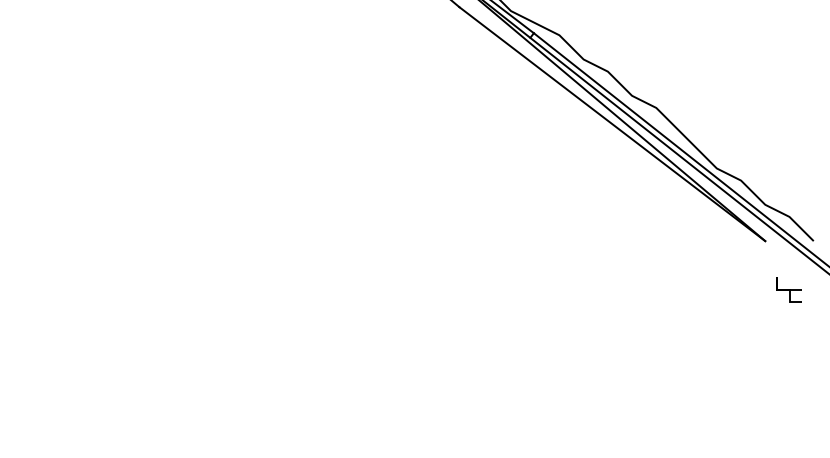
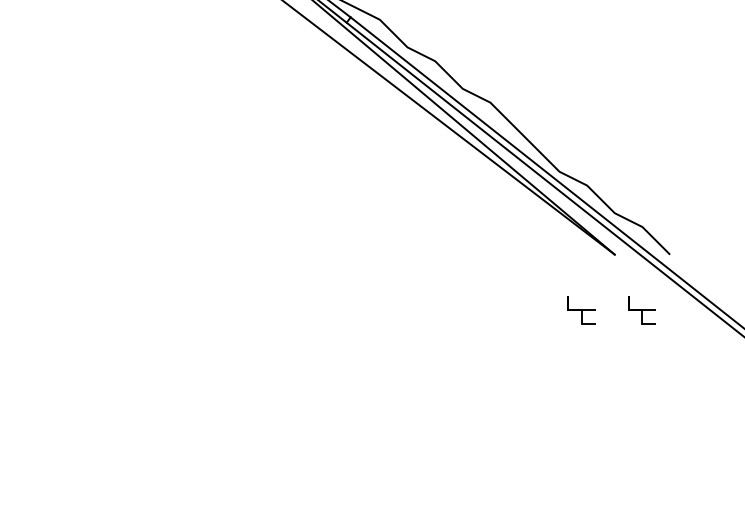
curve: (735, 289) -> (580, 309), added

